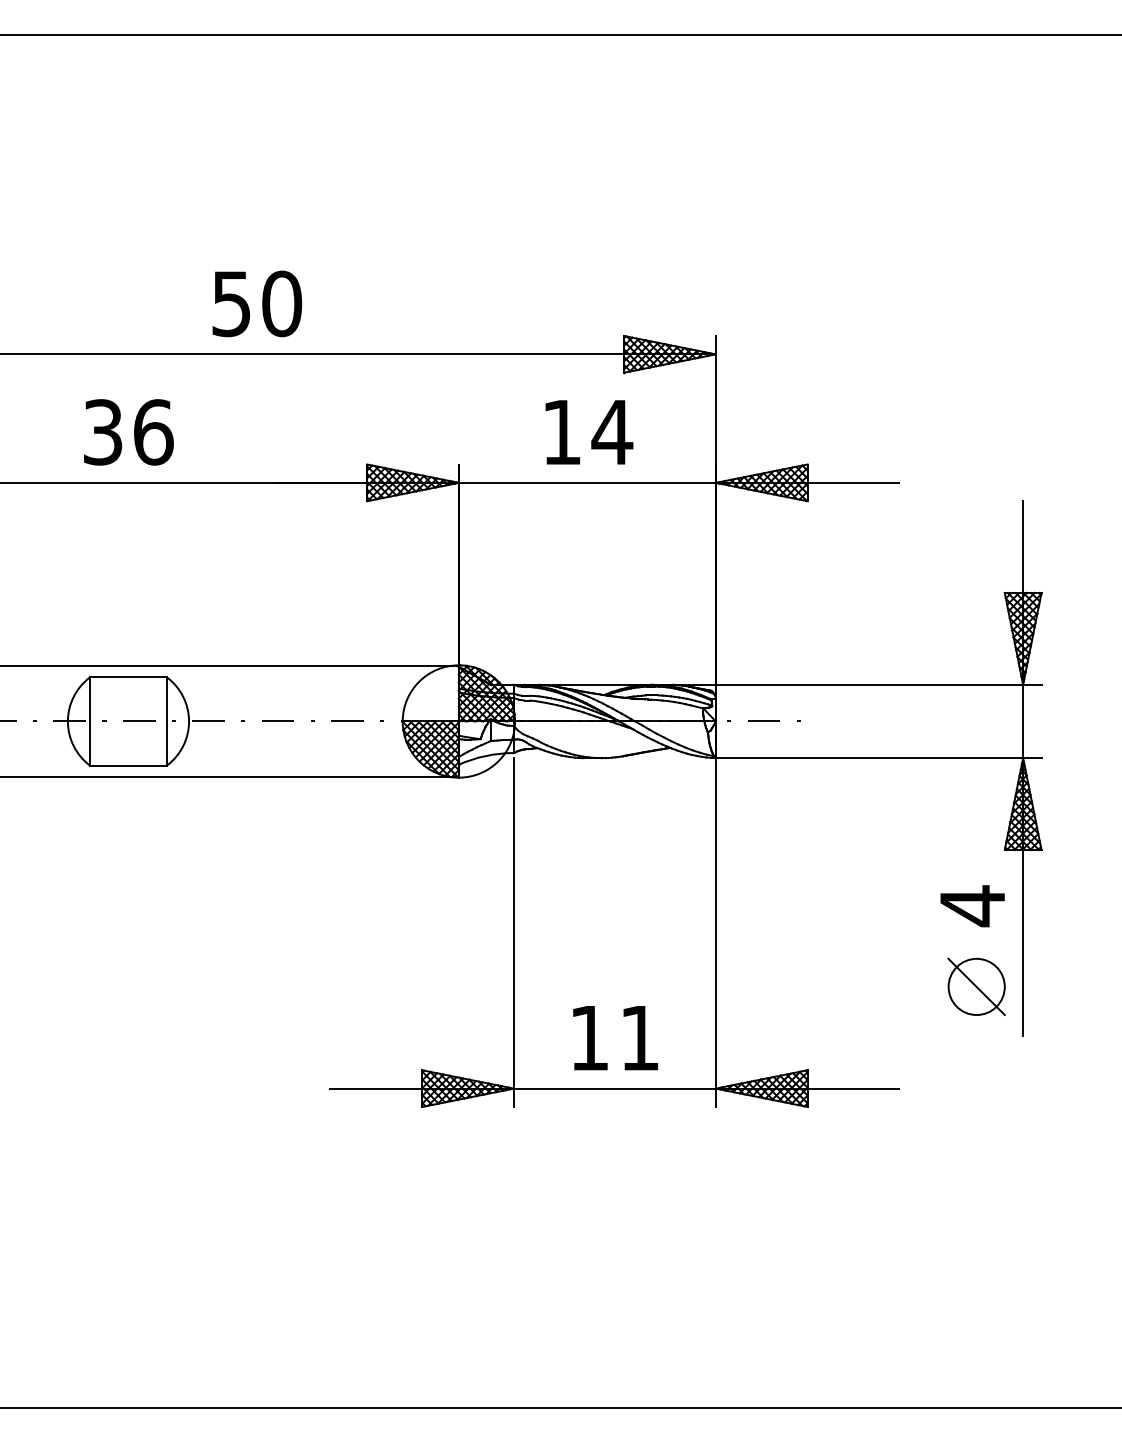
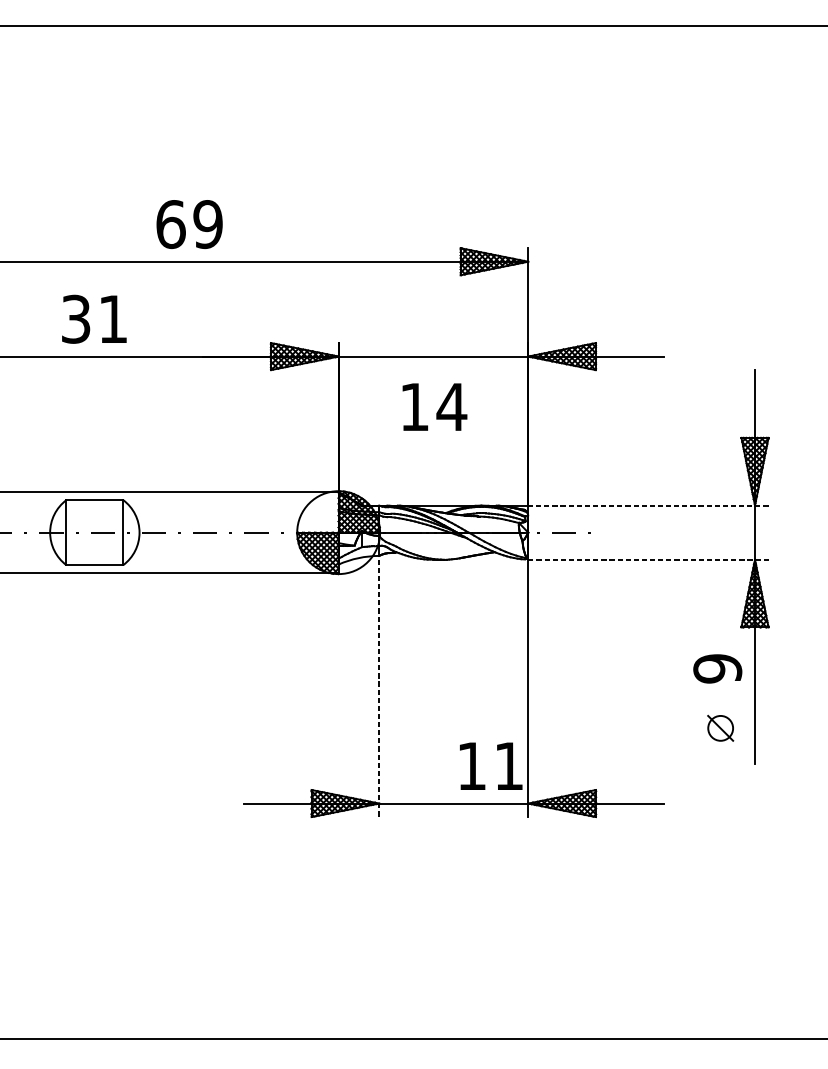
text: (257, 303) -> (190, 224), 50 -> 69
text: (153, 432) -> (113, 319), 36 -> 31
text: (589, 432) -> (435, 407), moved
line: (878, 684) -> (648, 505), solid -> dashed
line: (878, 758) -> (648, 559), solid -> dashed
text: (972, 906) -> (717, 669), 4 -> 9
line: (513, 933) -> (378, 689), solid -> dashed
part: (976, 986) -> (720, 728), size x0.6
text: (615, 1038) -> (491, 766), moved

